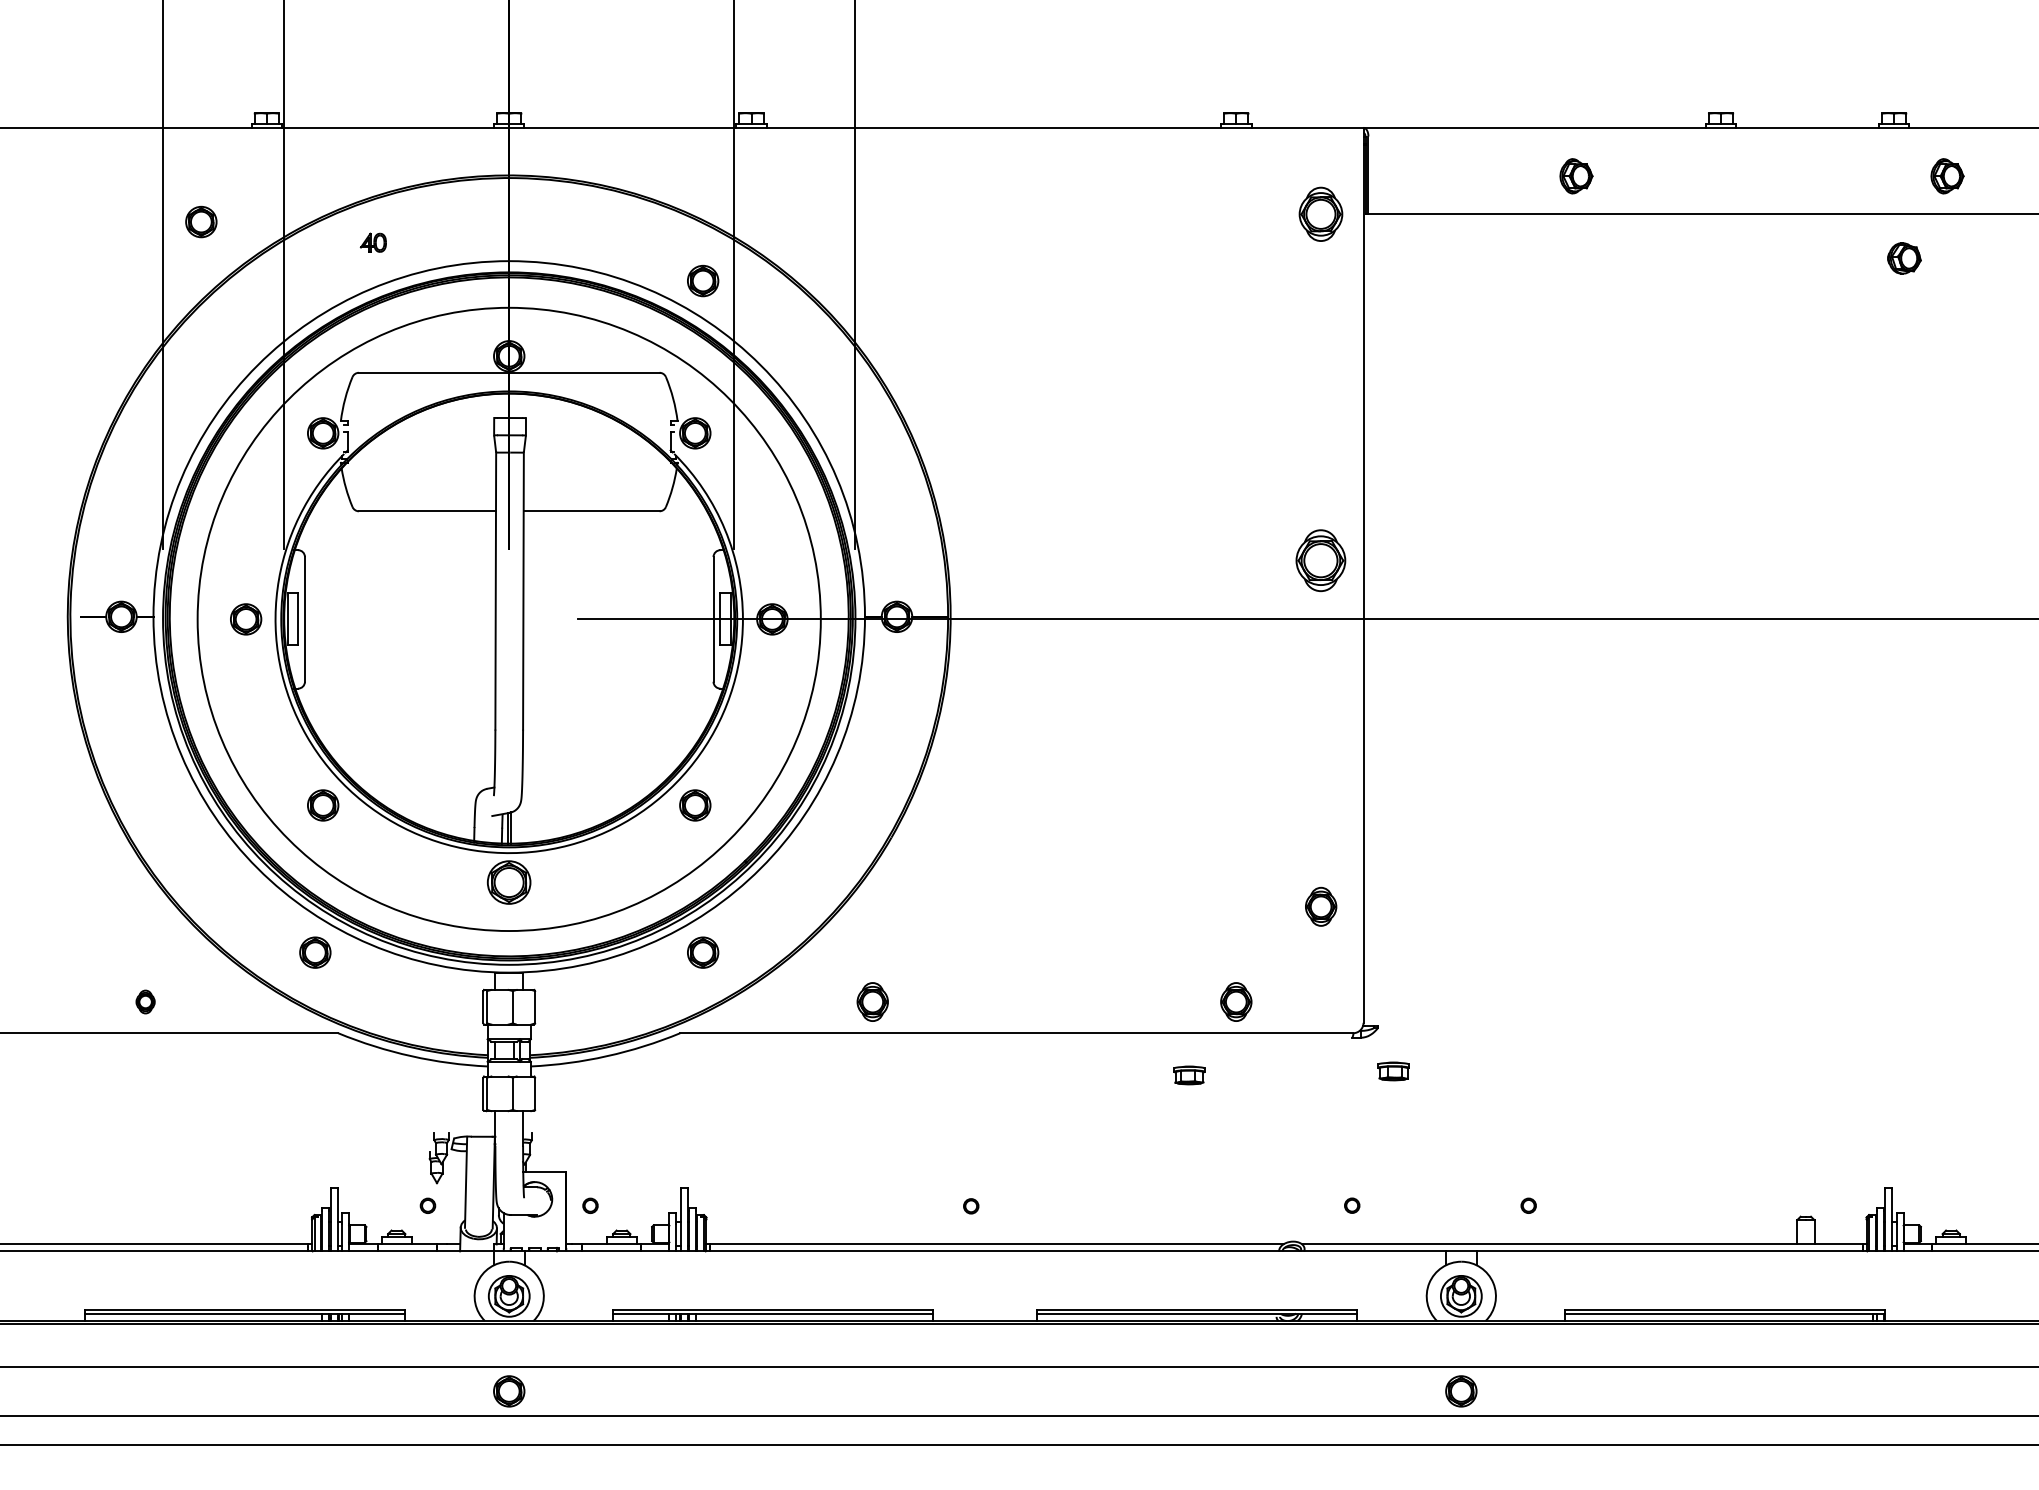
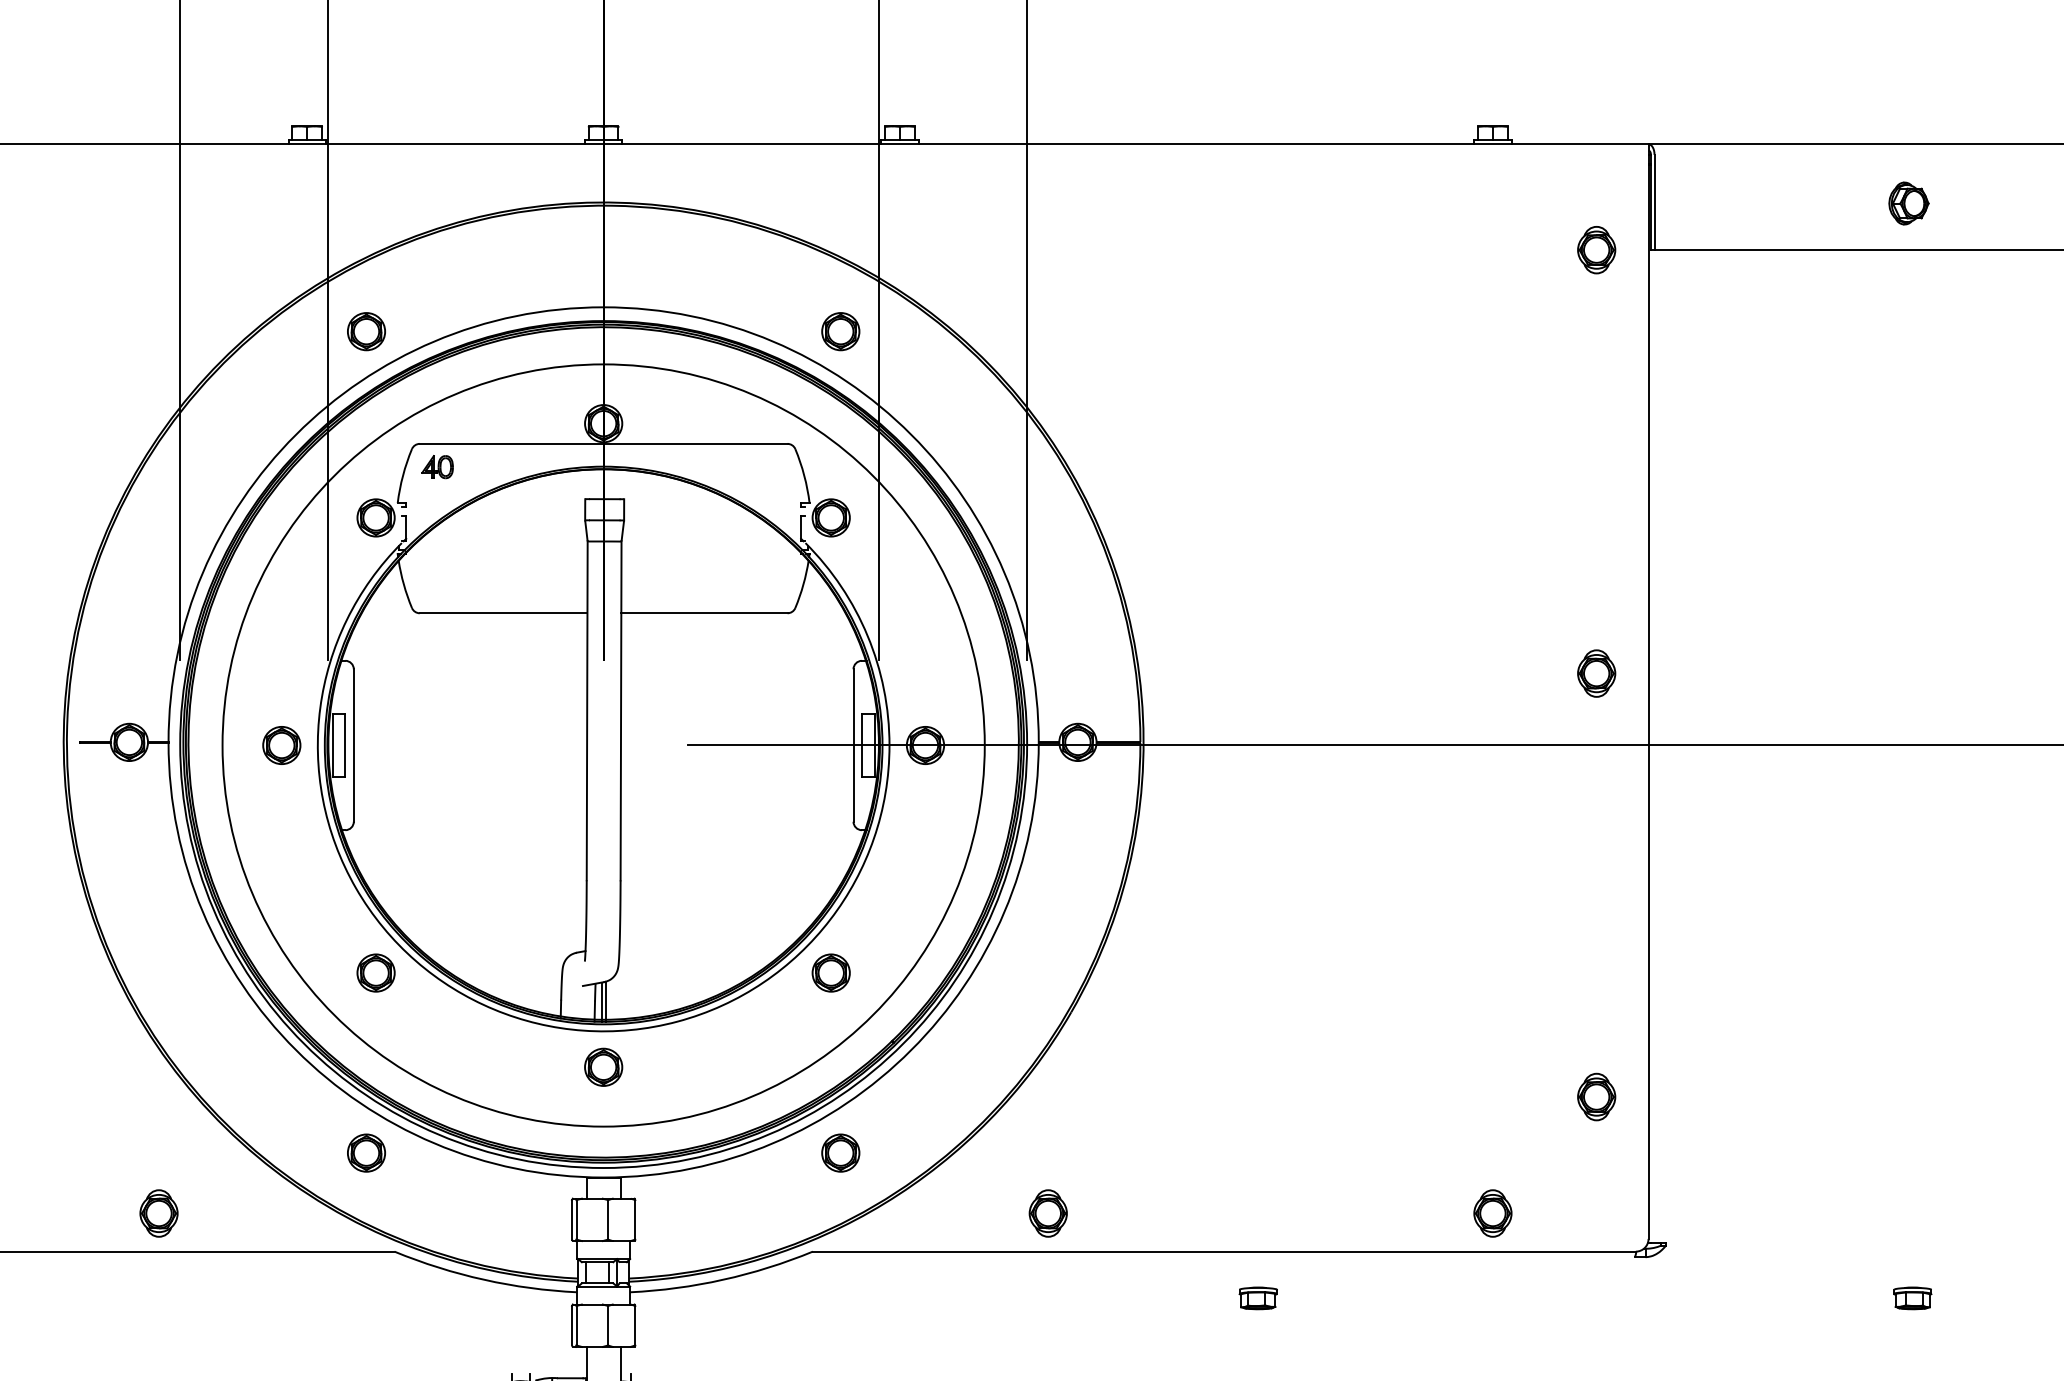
part: (1321, 214) -> (1597, 250), size x0.71
part: (201, 221) -> (366, 330), moved
part: (372, 242) -> (436, 466), moved
part: (1321, 560) -> (1597, 673), size x0.62
part: (509, 882) -> (603, 1067), size x0.71
part: (145, 1001) -> (158, 1212), size x1.67
part: (1393, 1071) -> (1912, 1298), moved
part: (1189, 1075) -> (1258, 1298), moved

